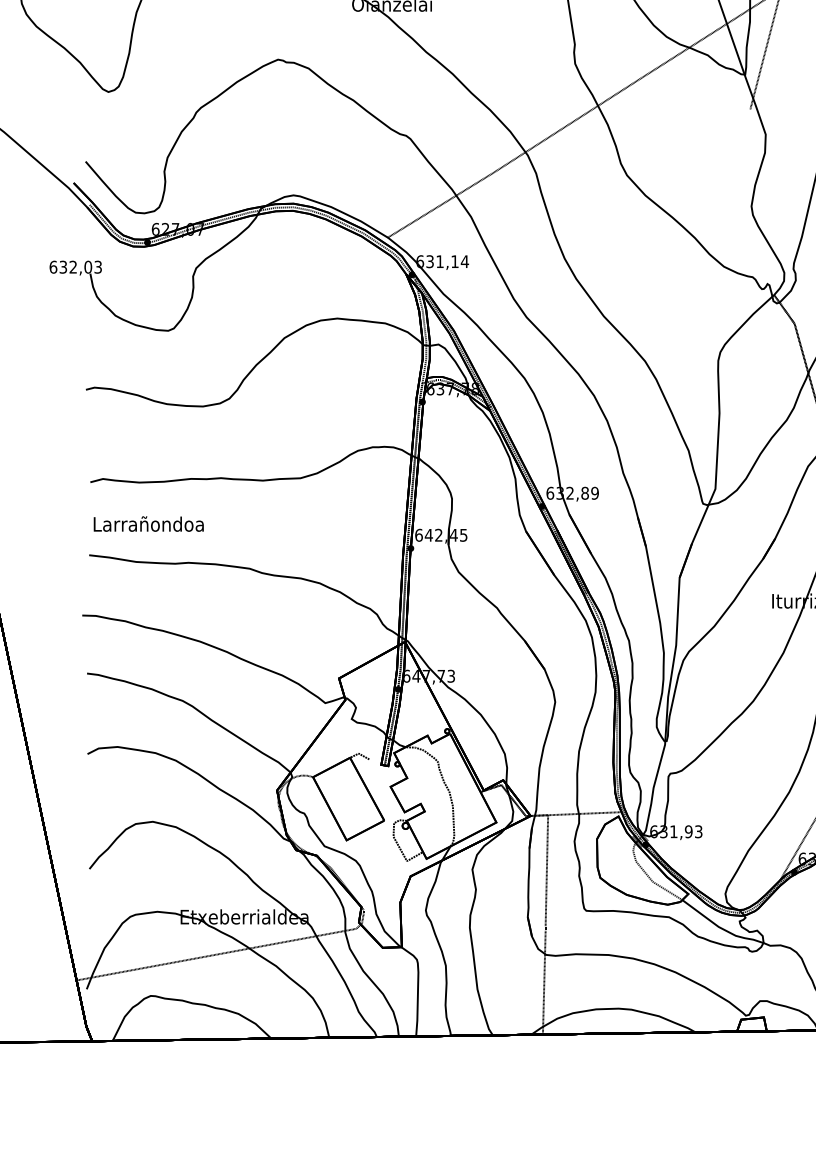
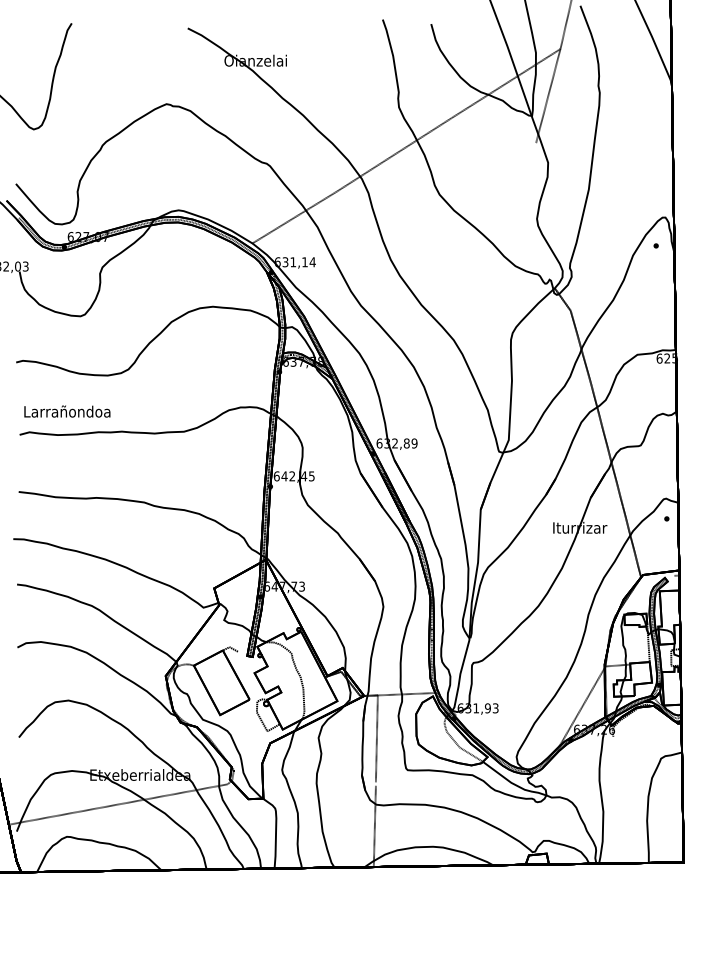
text: (148, 523) -> (67, 411), moved

